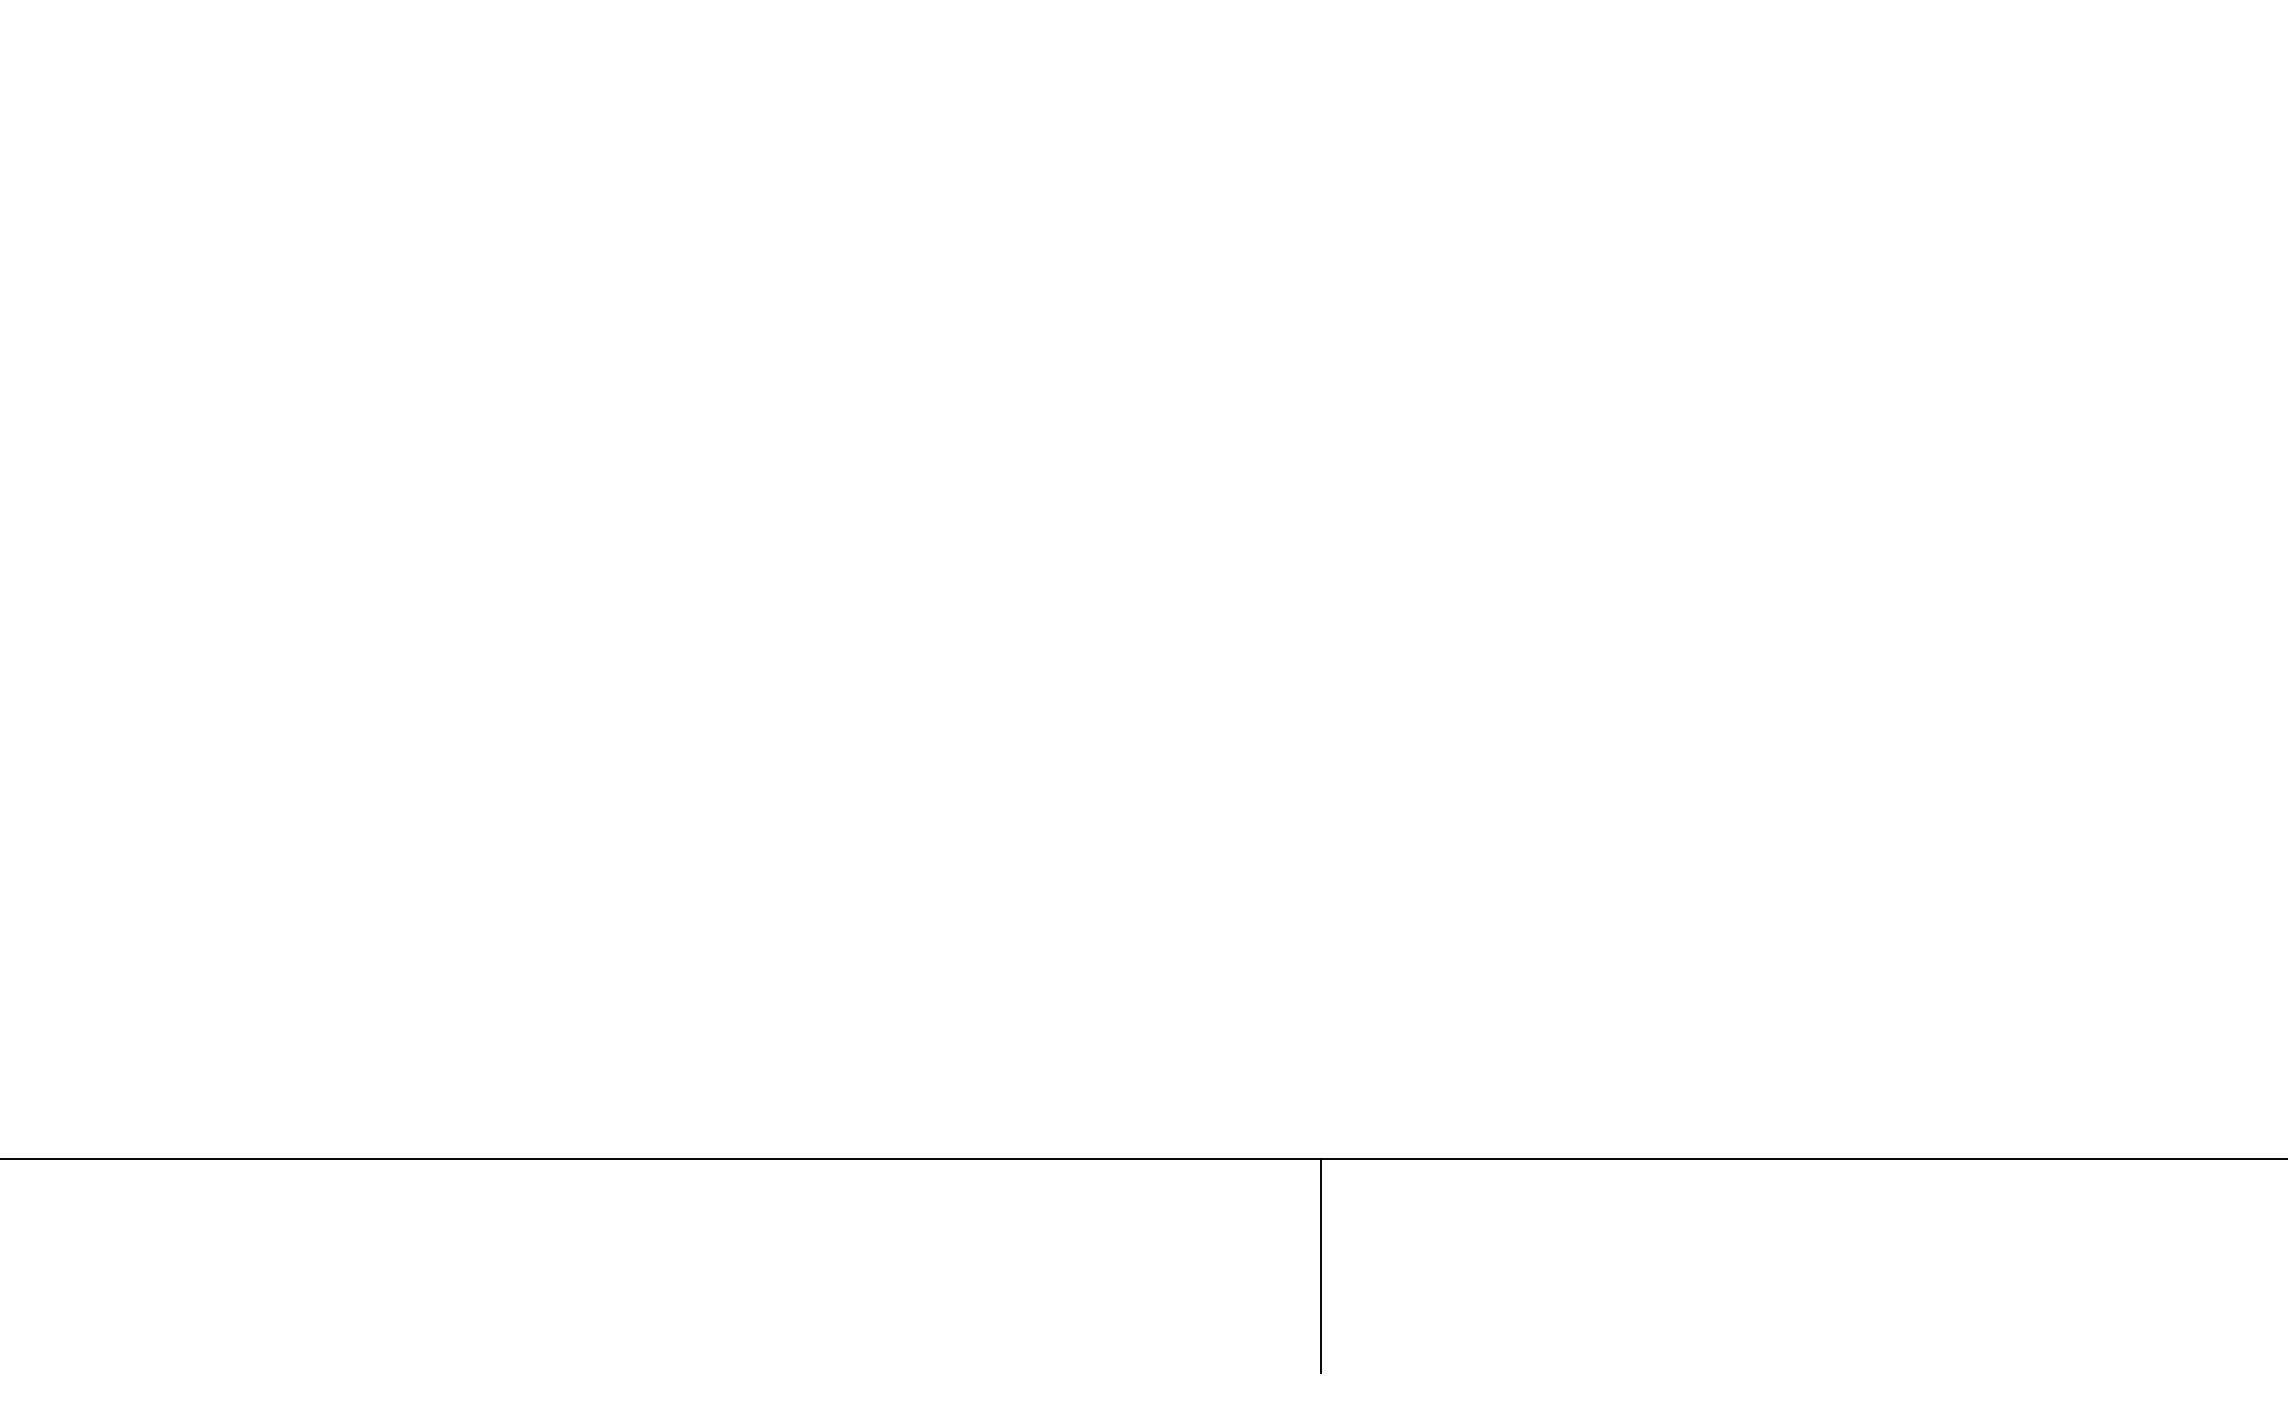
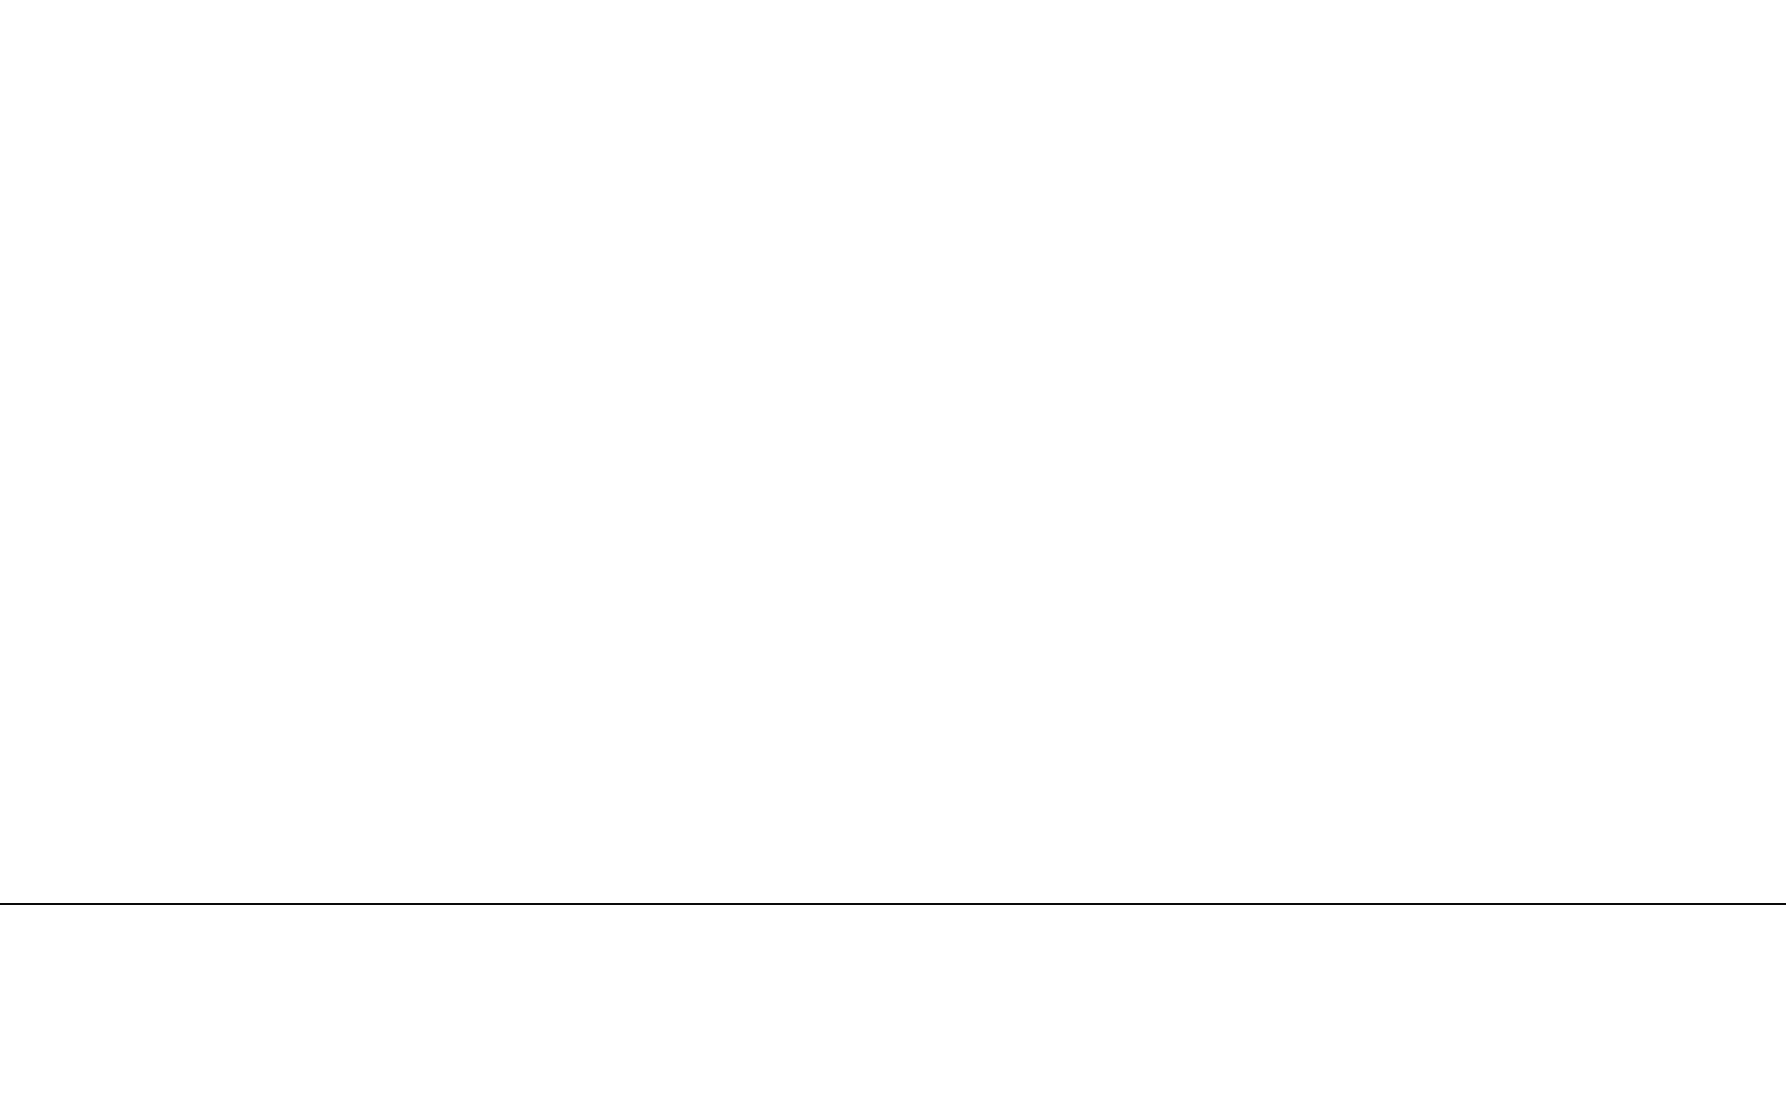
line: (1320, 1265) -> (1030, 987), removed

